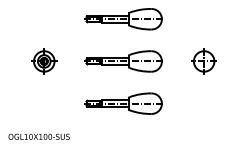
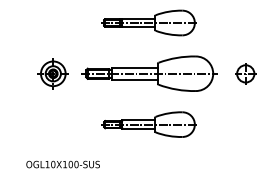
part: (123, 61) -> (148, 73), size x1.4
part: (204, 61) -> (245, 73), size x0.7
text: (38, 136) -> (62, 164), moved

